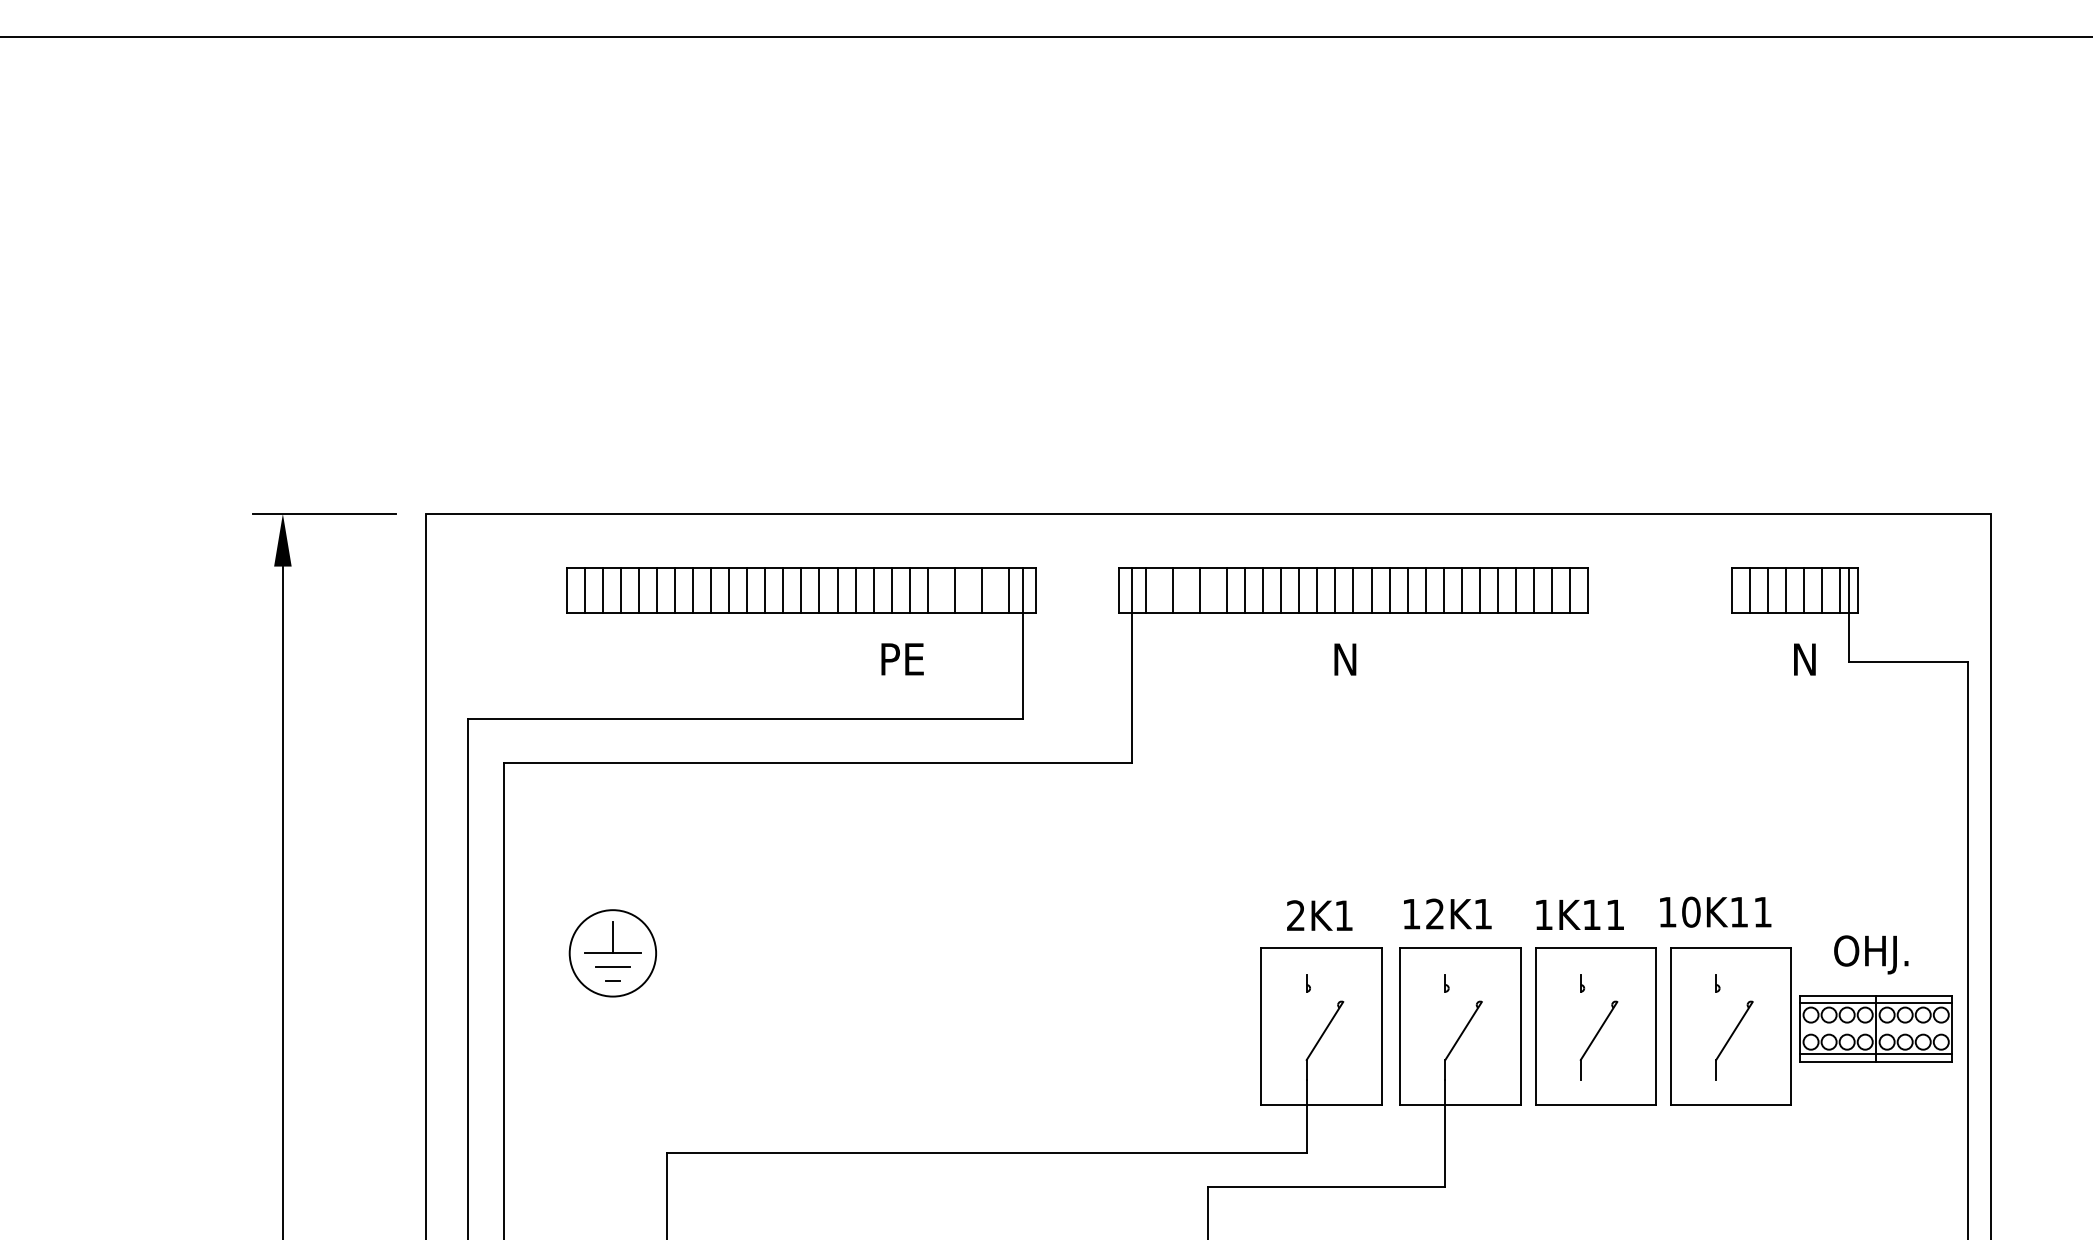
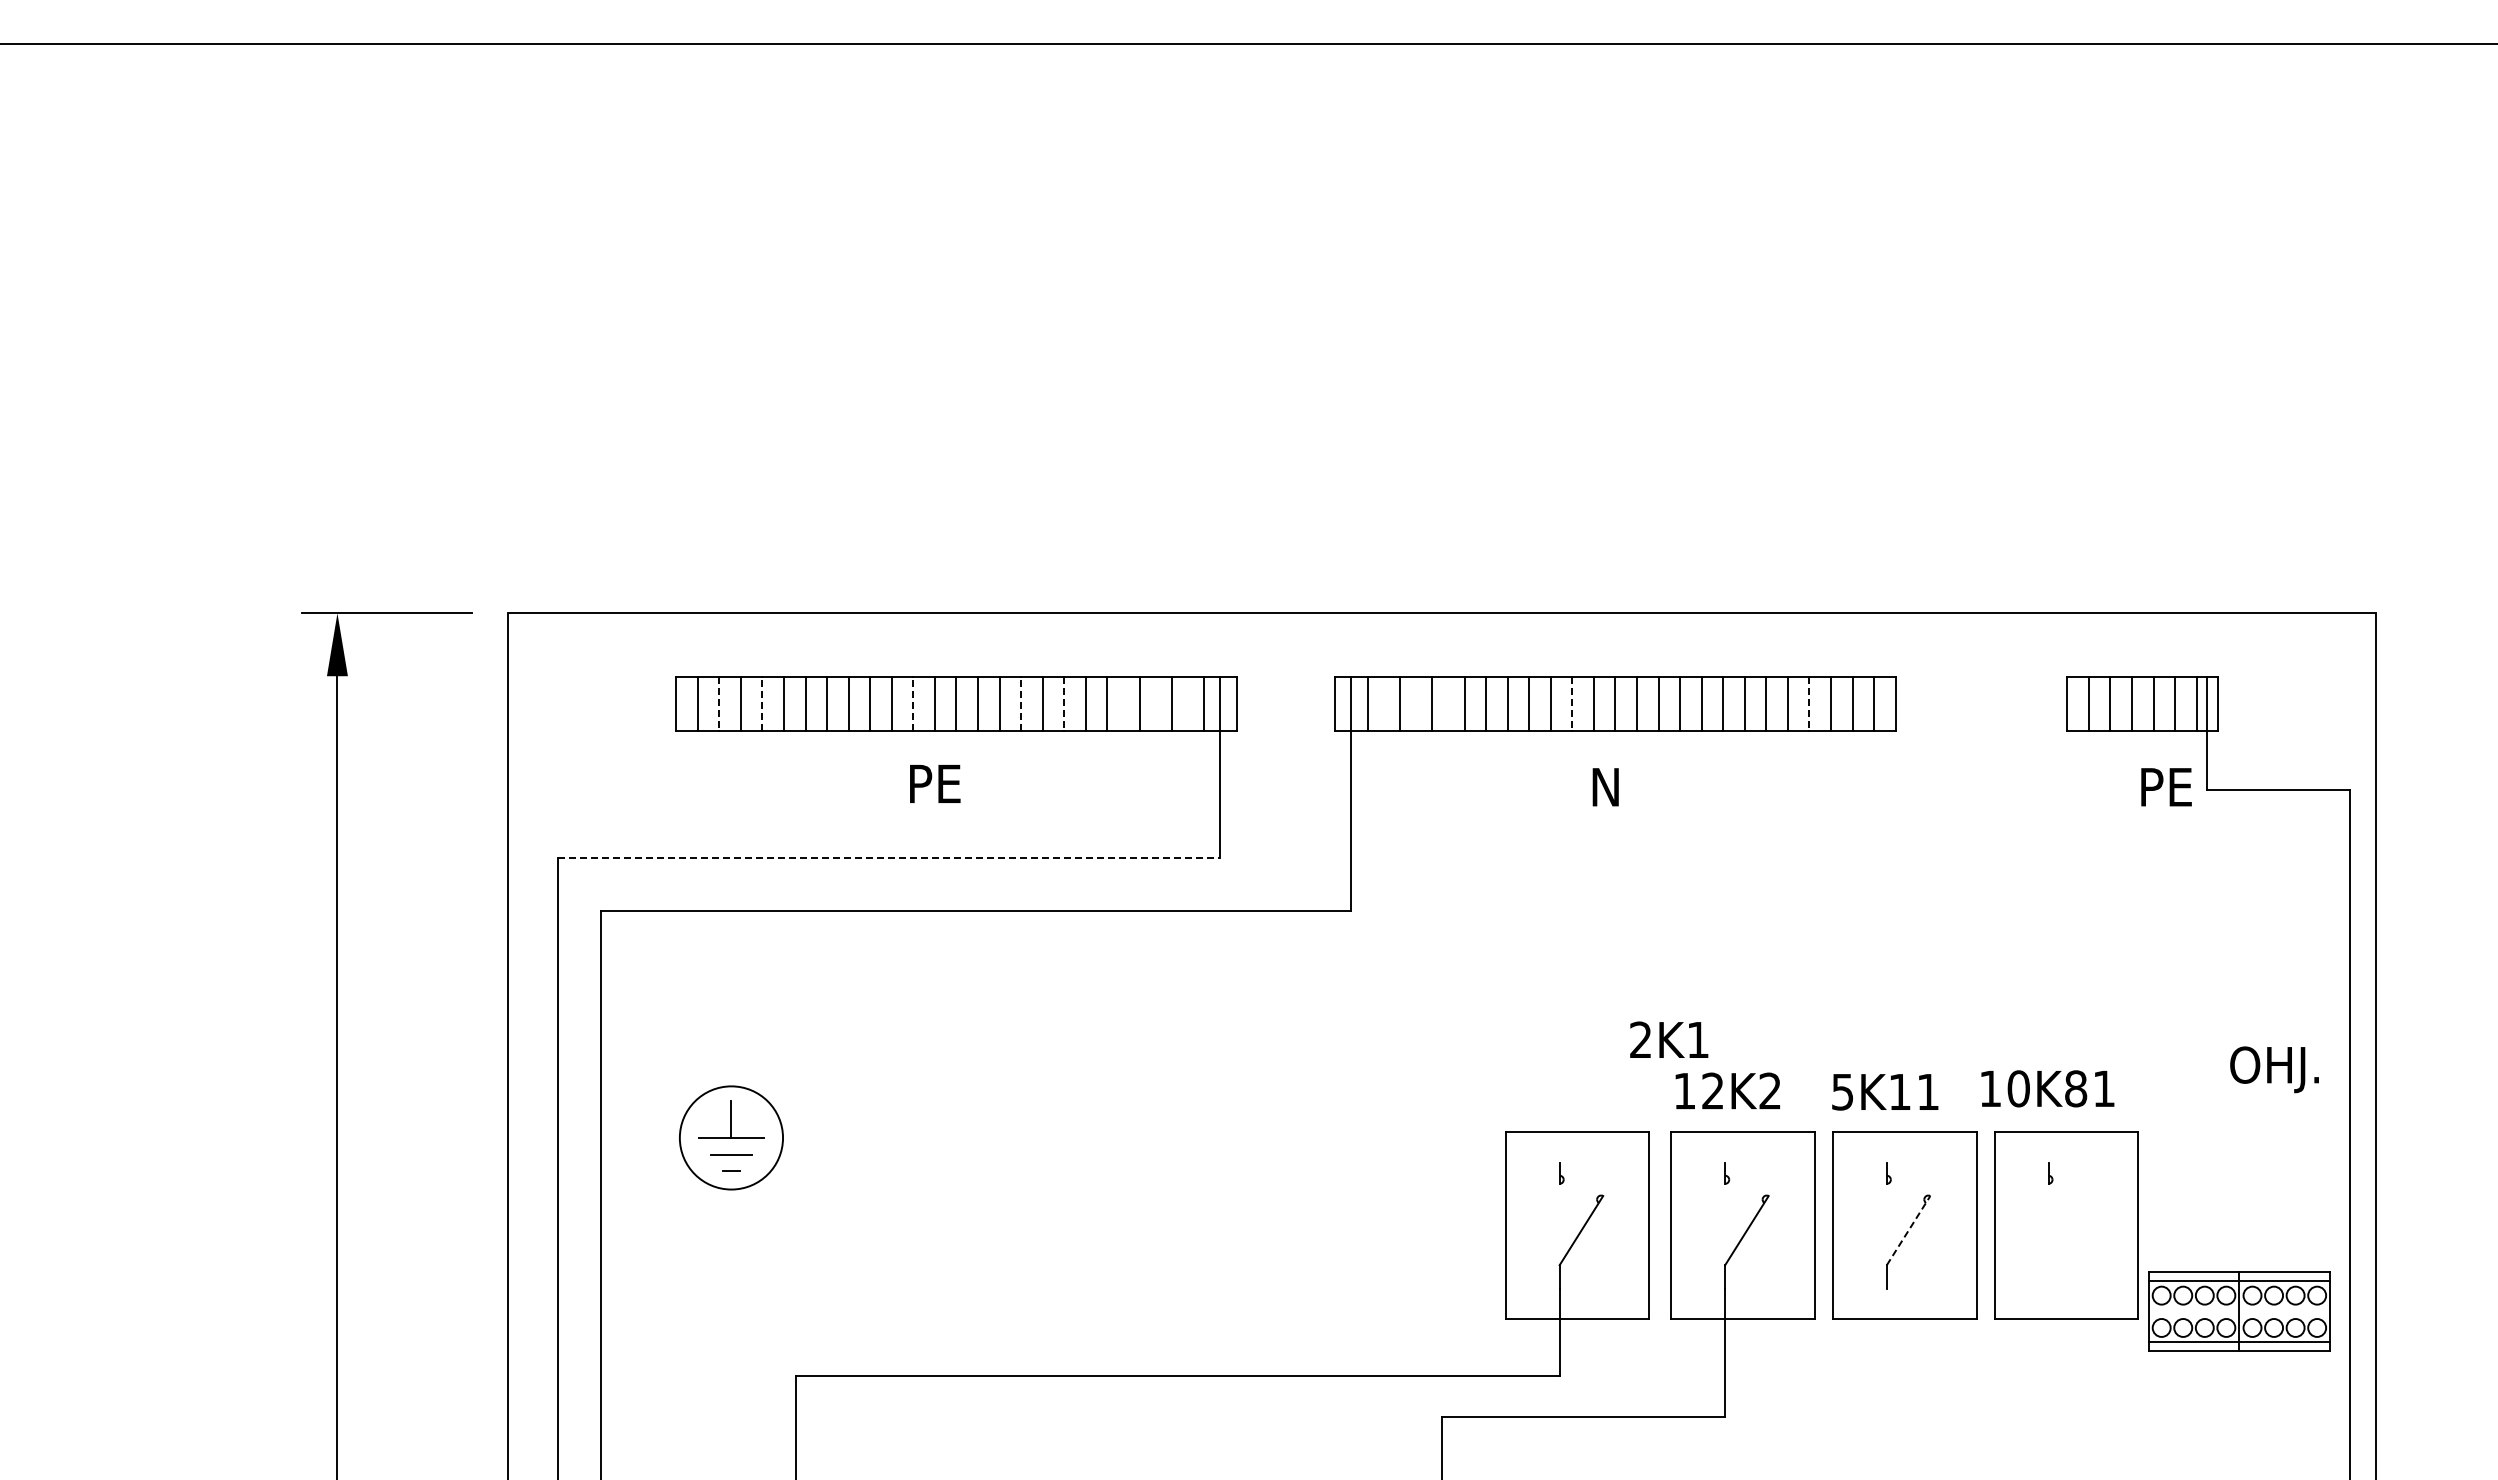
line: (602, 590) -> (719, 704), solid -> dashed
line: (638, 590) -> (762, 704), solid -> dashed
line: (765, 590) -> (913, 704), solid -> dashed
line: (855, 590) -> (1021, 704), solid -> dashed
line: (891, 590) -> (1064, 704), solid -> dashed
line: (1317, 590) -> (1572, 704), solid -> dashed
line: (1516, 590) -> (1809, 704), solid -> dashed
text: (902, 658) -> (935, 783), moved
text: (1816, 659) -> (2168, 787), N -> PE
line: (745, 719) -> (889, 858), solid -> dashed
text: (1739, 911) -> (2076, 1088), 10K11 -> 10K81
text: (1482, 913) -> (1769, 1090), 12K1 -> 12K2
text: (1320, 915) -> (1669, 1039), moved
text: (1543, 915) -> (1842, 1092), 1K11 -> 5K11
text: (1871, 954) -> (2274, 1069), moved
part: (1876, 1028) -> (2239, 1311), moved
line: (1598, 1030) -> (1908, 1230), solid -> dashed
part: (1733, 1040) -> (2069, 1241), removed

